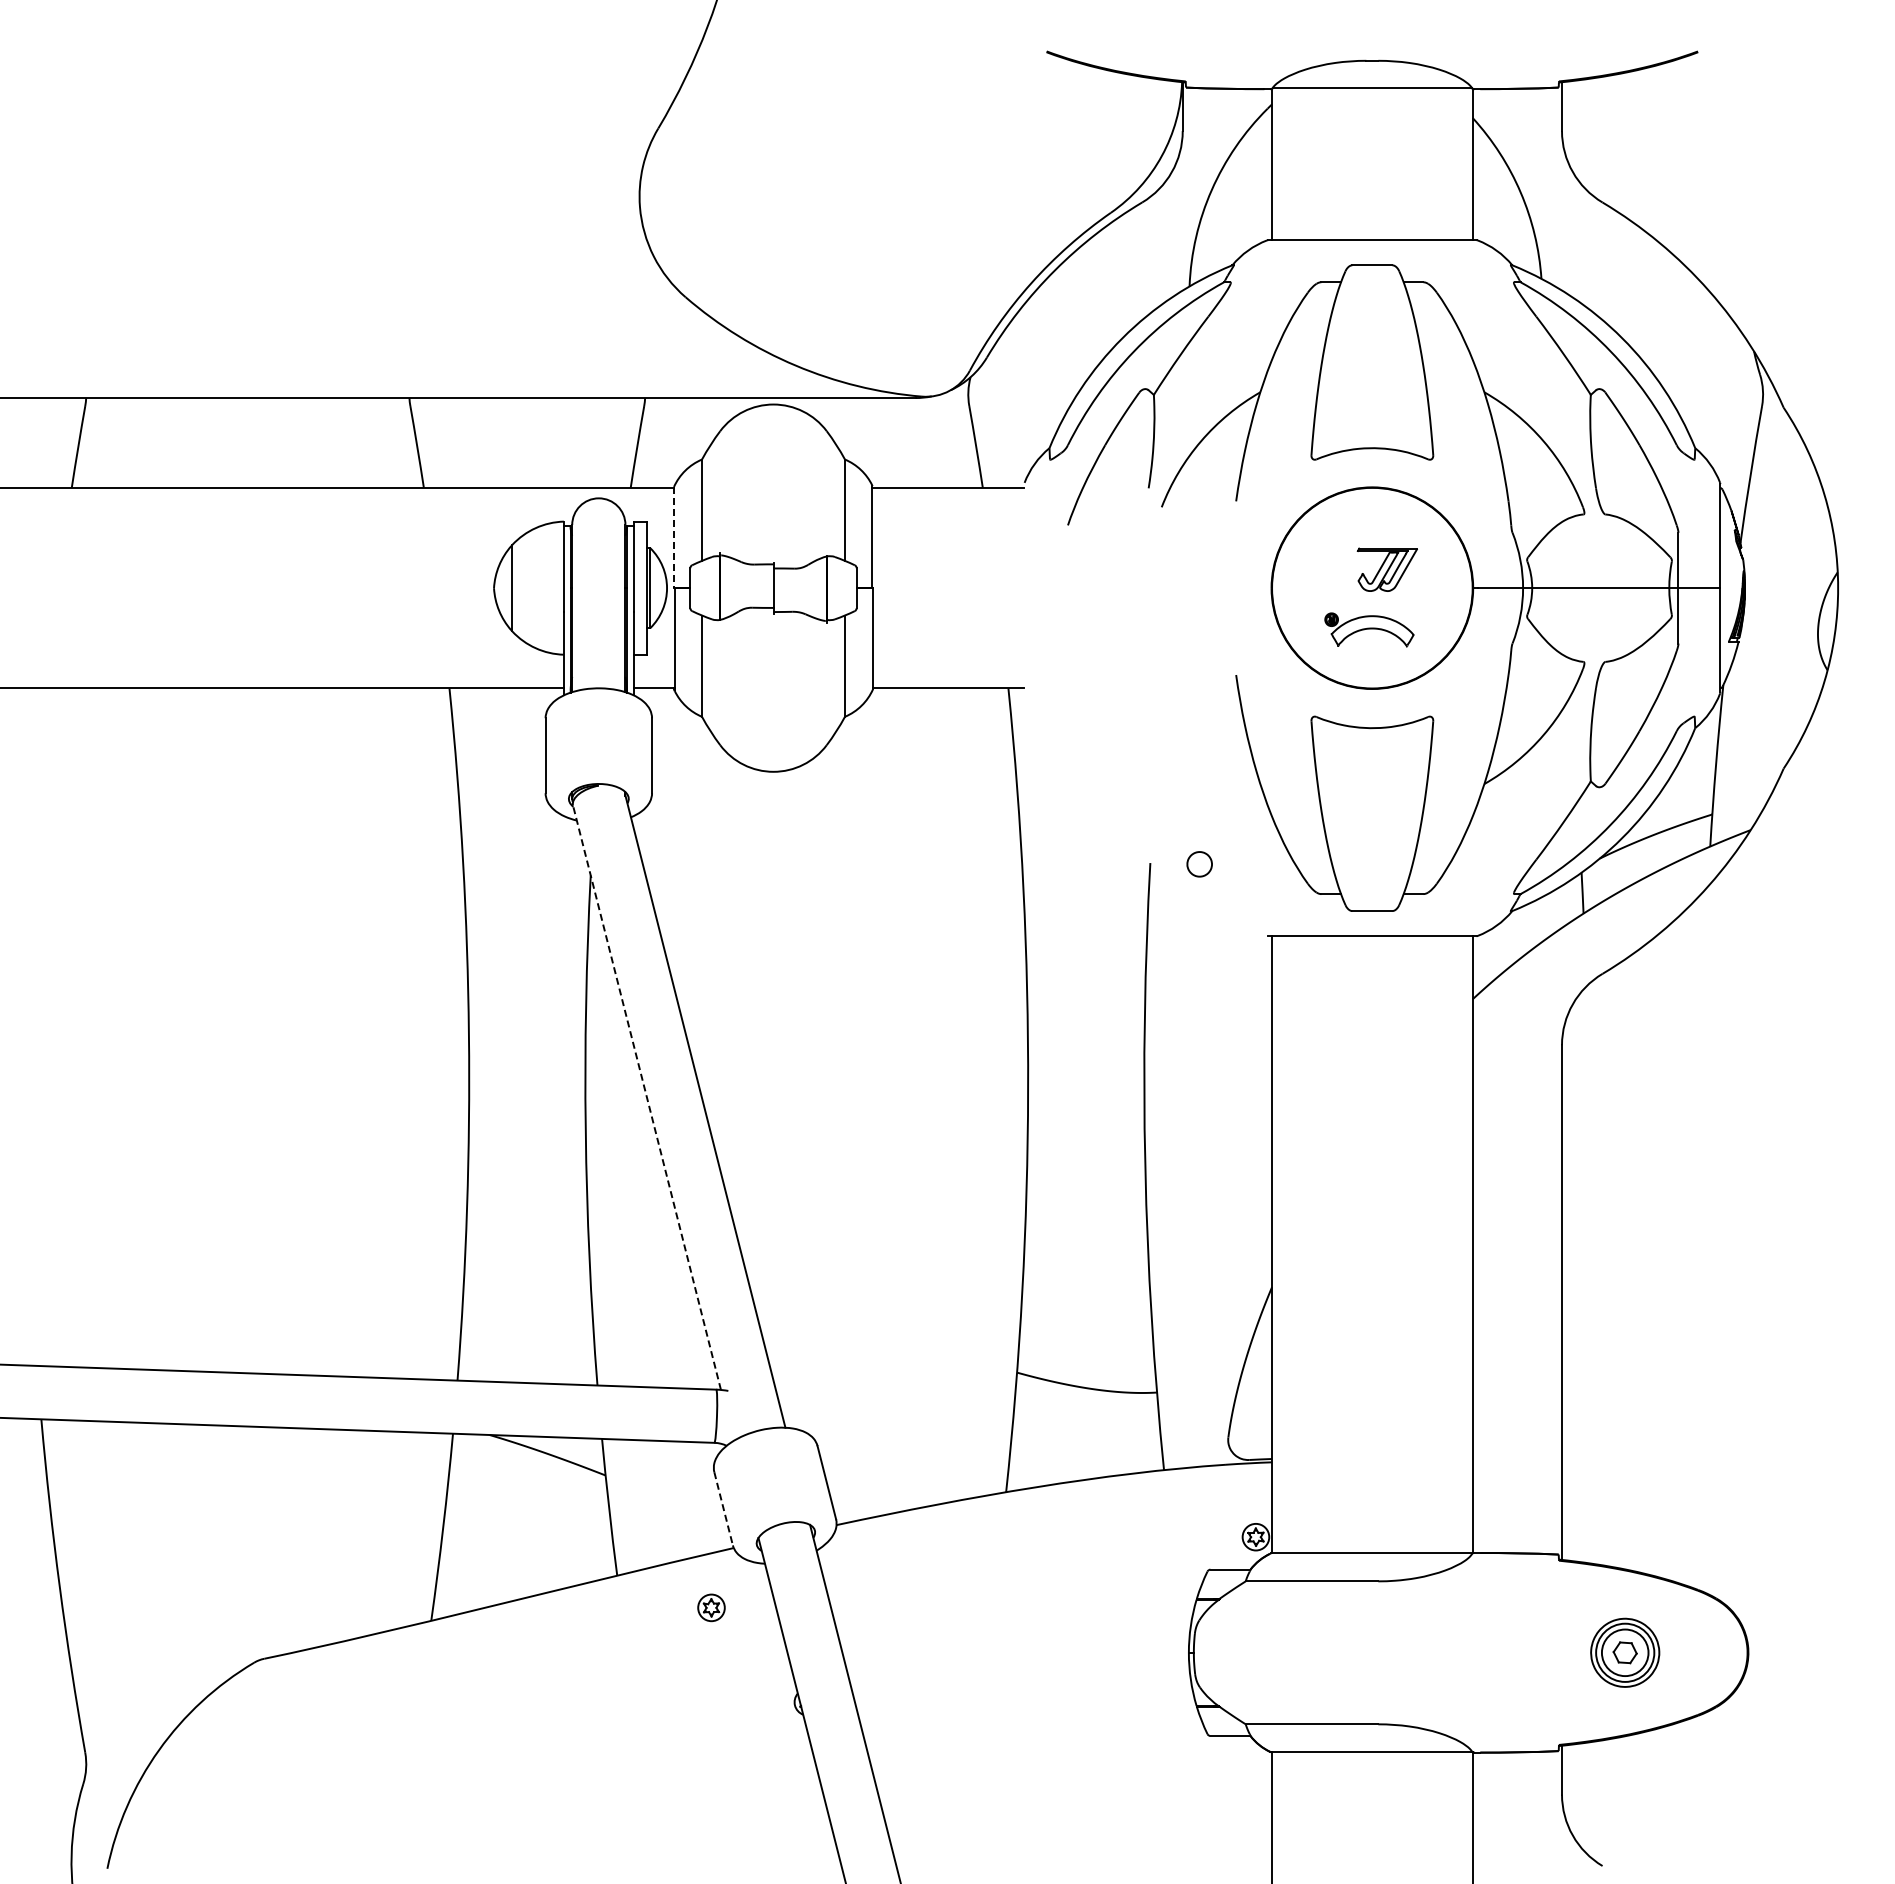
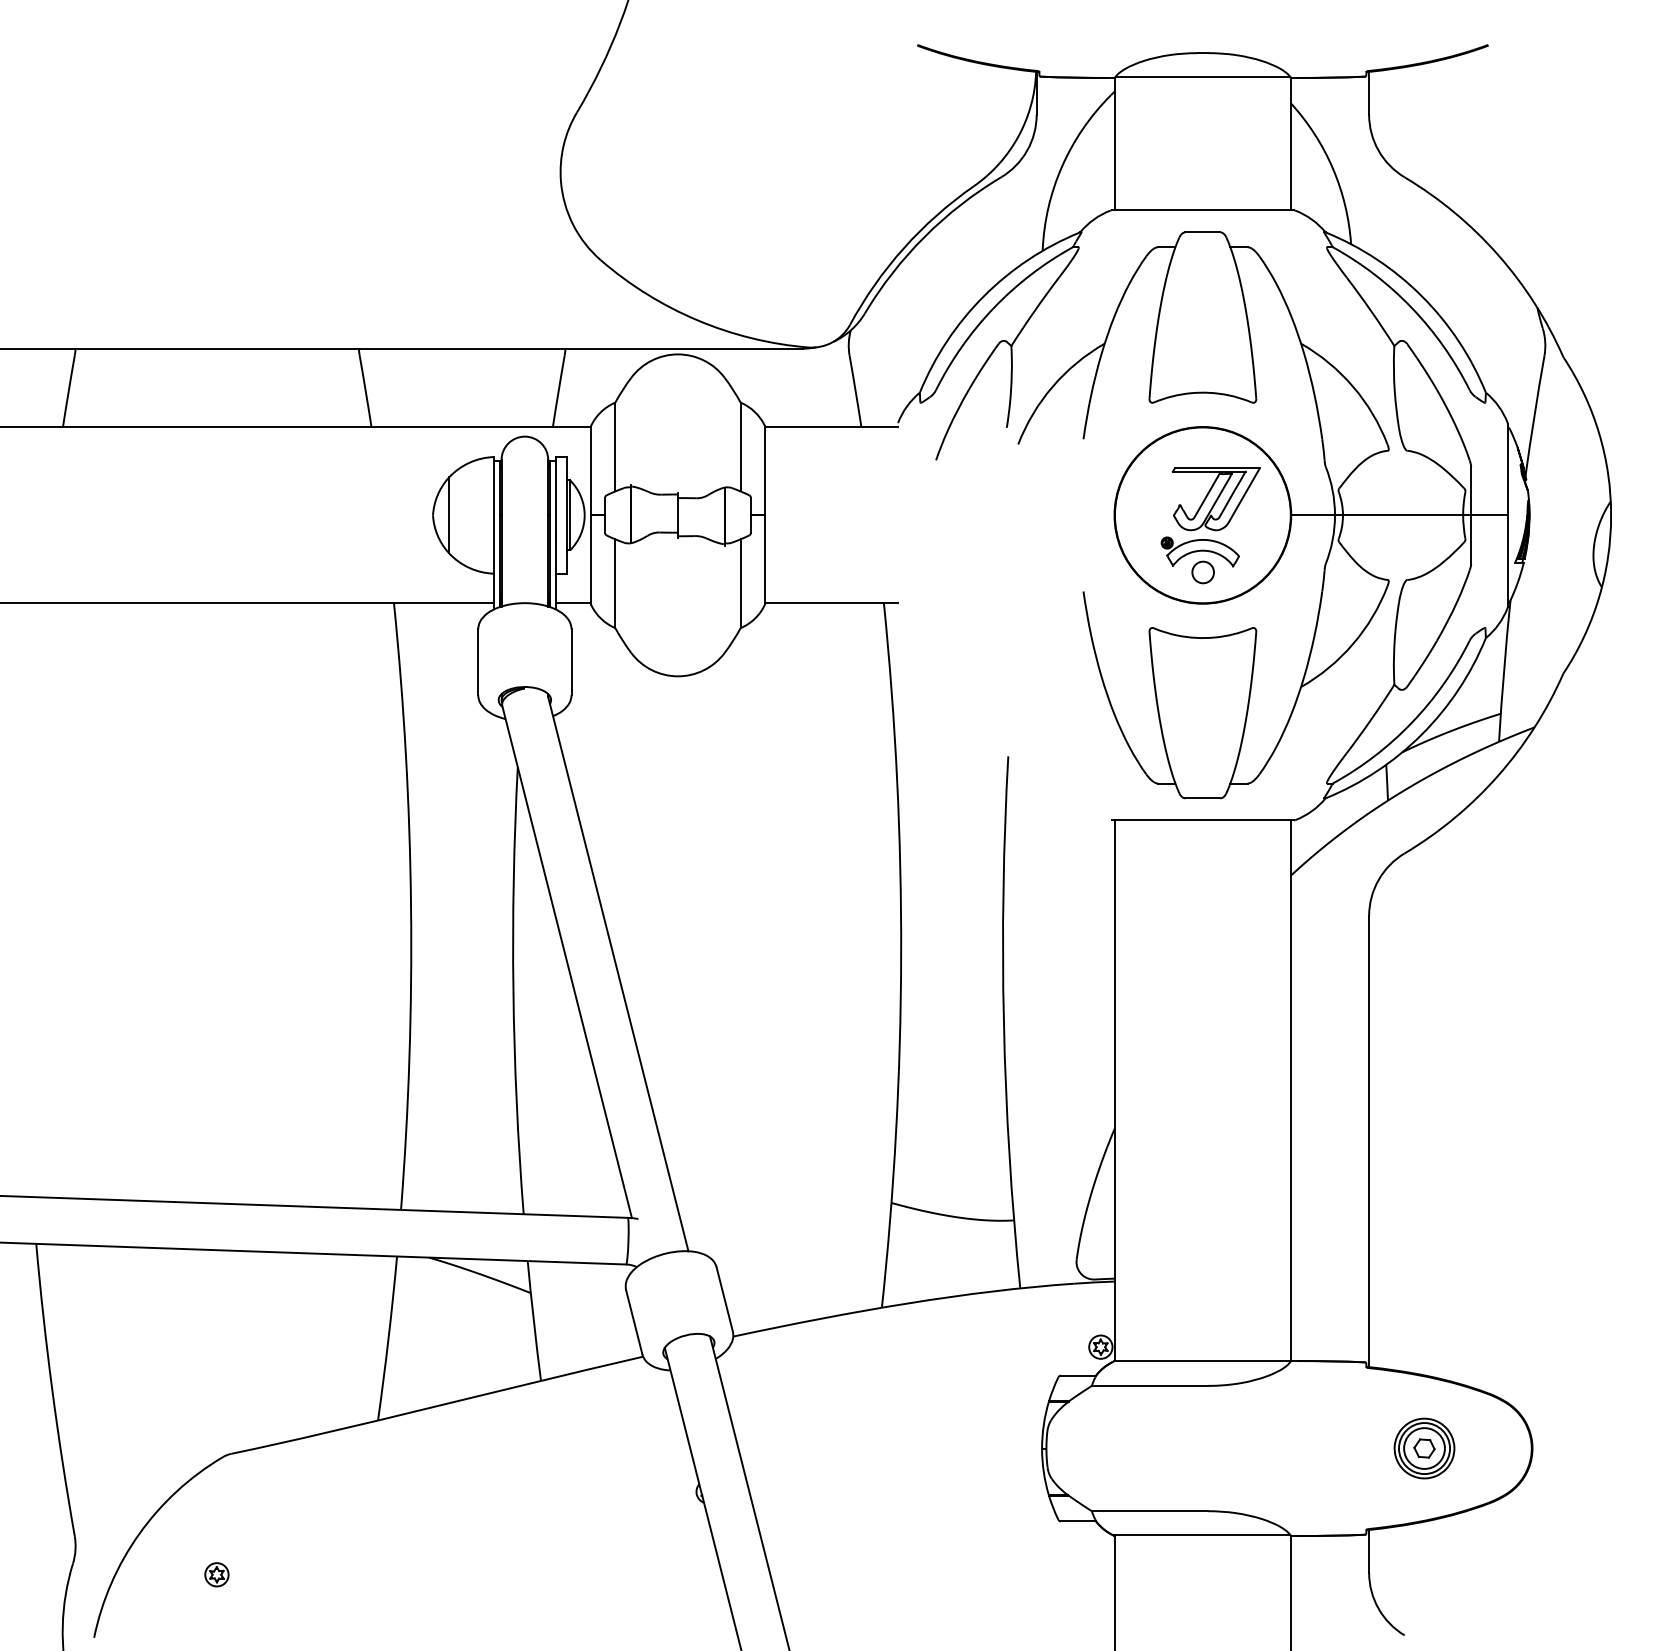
line: (674, 537) -> (591, 470), dashed -> solid
part: (1387, 569) -> (1216, 499), size x1.67
part: (1199, 864) -> (1203, 572), moved
line: (646, 1097) -> (566, 961), dashed -> solid
line: (723, 1508) -> (634, 1322), dashed -> solid
part: (711, 1607) -> (216, 1574), moved

